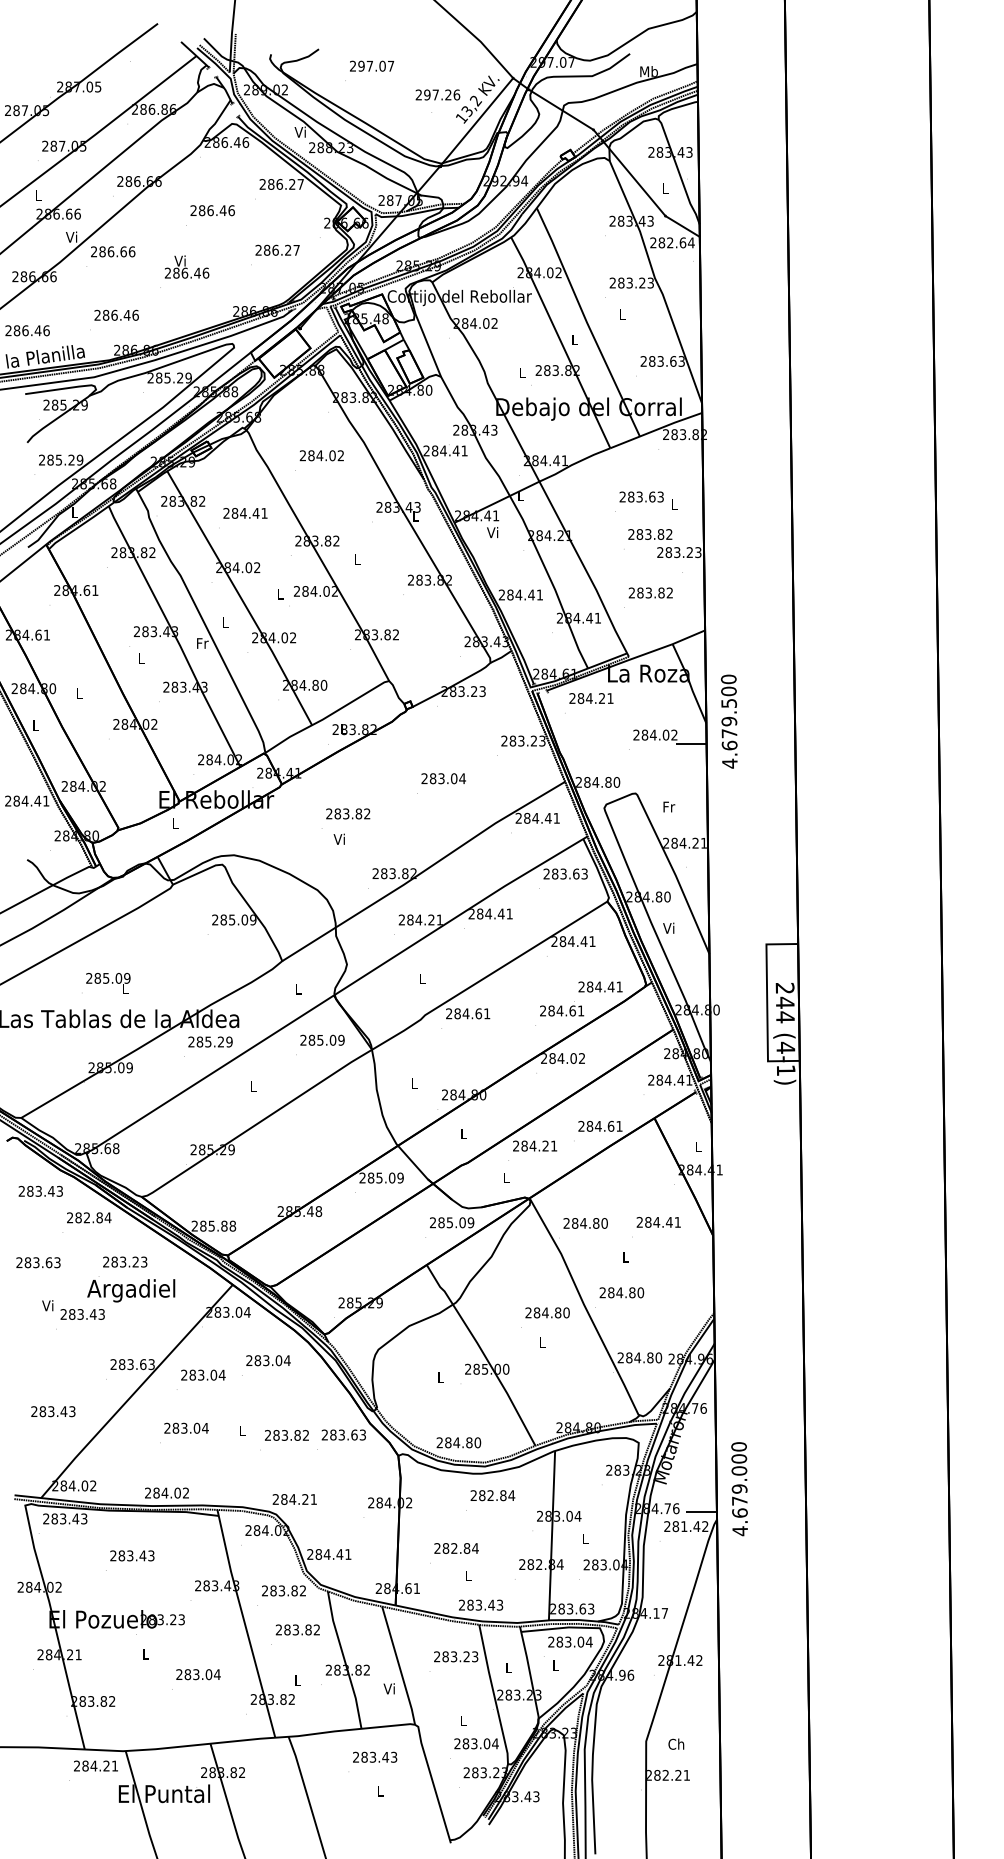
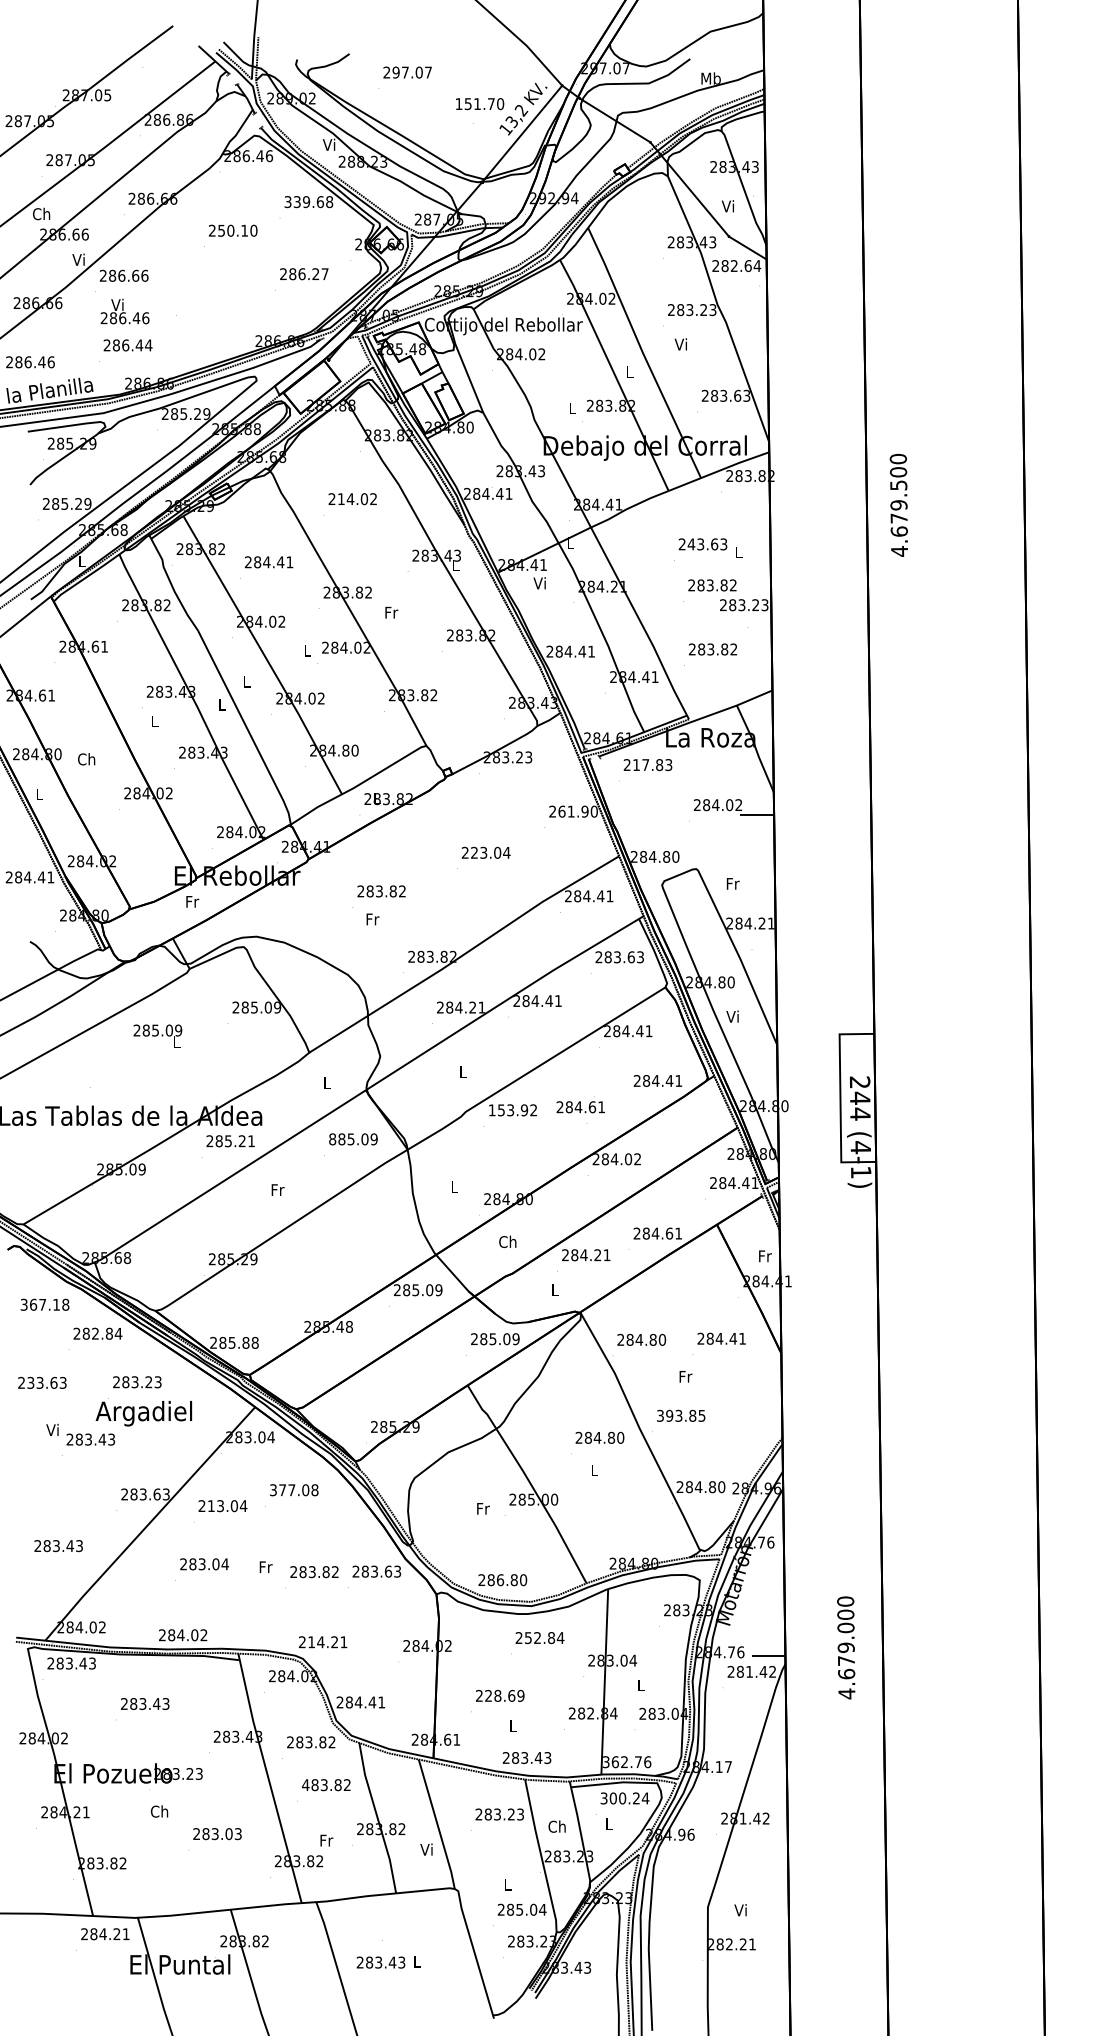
text: (437, 94) -> (479, 103), 297.26 -> 151.70
text: (281, 184) -> (308, 202), 286.27 -> 339.68
text: (664, 188) -> (727, 206), L -> Vi
text: (37, 194) -> (41, 213), L -> Ch
text: (216, 210) -> (237, 230), 286.46 -> 250.10
text: (186, 267) -> (124, 311), moved
text: (621, 314) -> (680, 344), L -> Vi
text: (135, 315) -> (148, 345), 286.46 -> 286.44
text: (310, 456) -> (340, 499), 284.02 -> 214.02
text: (631, 497) -> (691, 544), 283.63 -> 243.63
text: (357, 559) -> (391, 612), L -> Fr
text: (202, 643) -> (222, 704), Fr -> L
text: (78, 693) -> (86, 759), L -> Ch
text: (595, 698) -> (652, 765), 284.21 -> 217.83
text: (728, 721) -> (898, 505), moved
text: (527, 740) -> (577, 811), 283.23 -> 261.90
text: (433, 778) -> (474, 852), 283.04 -> 223.04
text: (175, 823) -> (192, 901), L -> Fr
text: (339, 839) -> (372, 919), Vi -> Fr
text: (107, 982) -> (157, 1035), moved
text: (561, 1008) -> (580, 1104), moved
text: (467, 1013) -> (512, 1110), 284.61 -> 153.92
text: (303, 1040) -> (332, 1139), 285.09 -> 885.09
text: (229, 1042) -> (251, 1141), 285.29 -> 285.21
text: (253, 1086) -> (277, 1189), L -> Fr
text: (463, 1133) -> (507, 1241), L -> Ch
text: (698, 1147) -> (765, 1256), L -> Fr
text: (40, 1191) -> (44, 1304), 283.43 -> 367.18
text: (625, 1256) -> (685, 1376), L -> Fr
text: (27, 1262) -> (30, 1382), 283.63 -> 233.63
text: (622, 1292) -> (681, 1415), 284.80 -> 393.85
text: (268, 1360) -> (294, 1490), 283.04 -> 377.08
text: (192, 1375) -> (210, 1506), 283.04 -> 213.04
text: (441, 1377) -> (483, 1508), L -> Fr
text: (242, 1431) -> (265, 1567), L -> Fr
text: (456, 1443) -> (500, 1580), 284.80 -> 286.80
text: (739, 1488) -> (846, 1647), moved
text: (481, 1495) -> (527, 1637), 282.84 -> 252.84
text: (284, 1499) -> (311, 1642), 284.21 -> 214.21
text: (460, 1548) -> (504, 1695), 282.84 -> 228.69
text: (572, 1609) -> (627, 1762), 283.63 -> 362.76
text: (278, 1629) -> (305, 1784), 283.82 -> 483.82
text: (566, 1642) -> (620, 1798), 283.04 -> 300.24
text: (145, 1654) -> (159, 1811), L -> Ch
text: (507, 1667) -> (556, 1826), L -> Ch
text: (217, 1675) -> (238, 1834), 283.04 -> 283.03
text: (297, 1680) -> (326, 1840), L -> Fr
text: (474, 1743) -> (519, 1909), 283.04 -> 285.04
text: (675, 1744) -> (740, 1910), Ch -> Vi
text: (374, 1757) -> (380, 1962), moved

